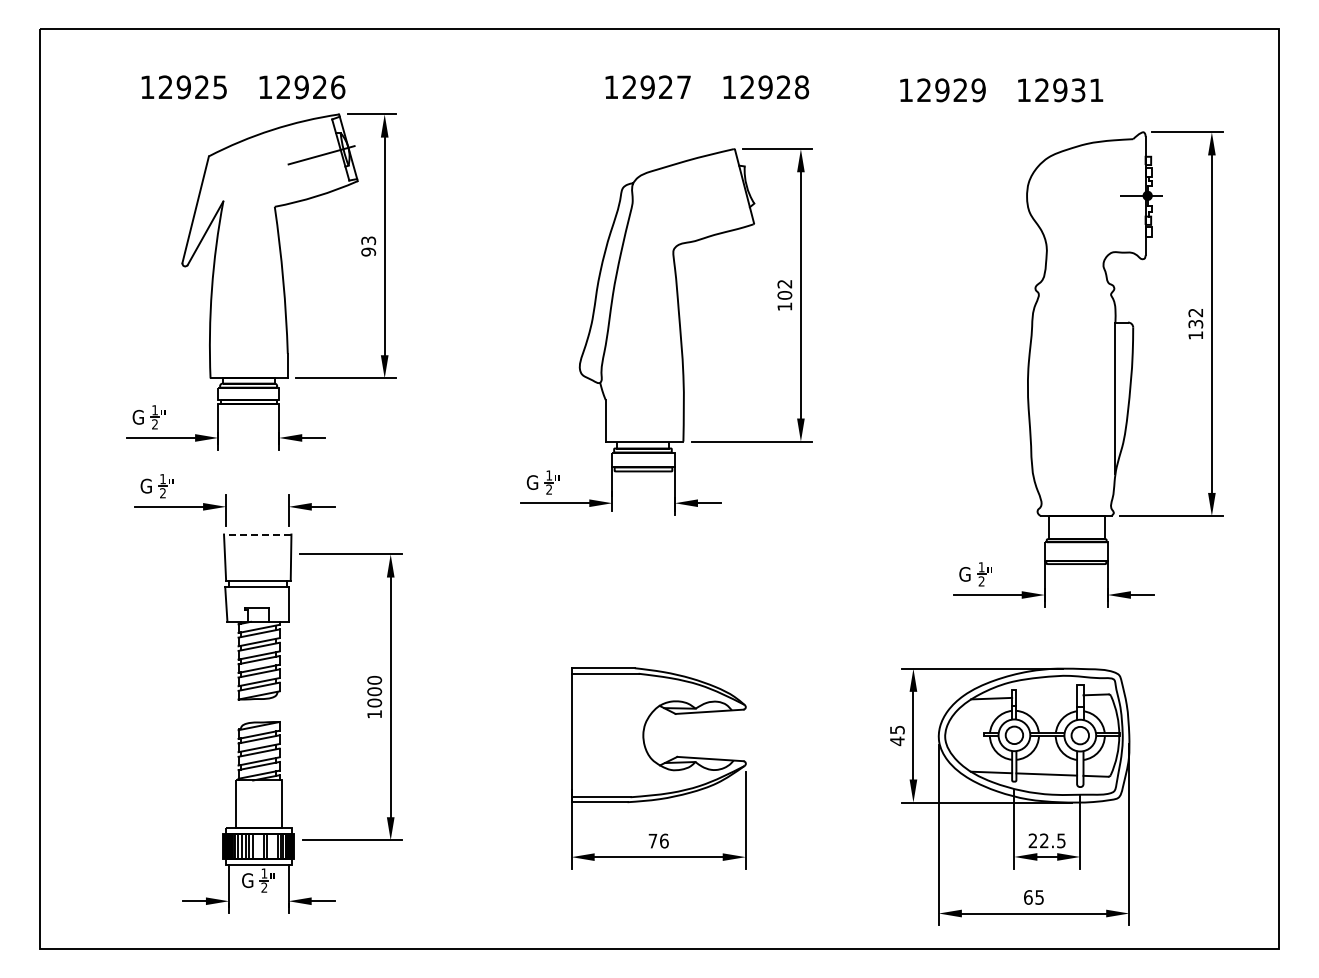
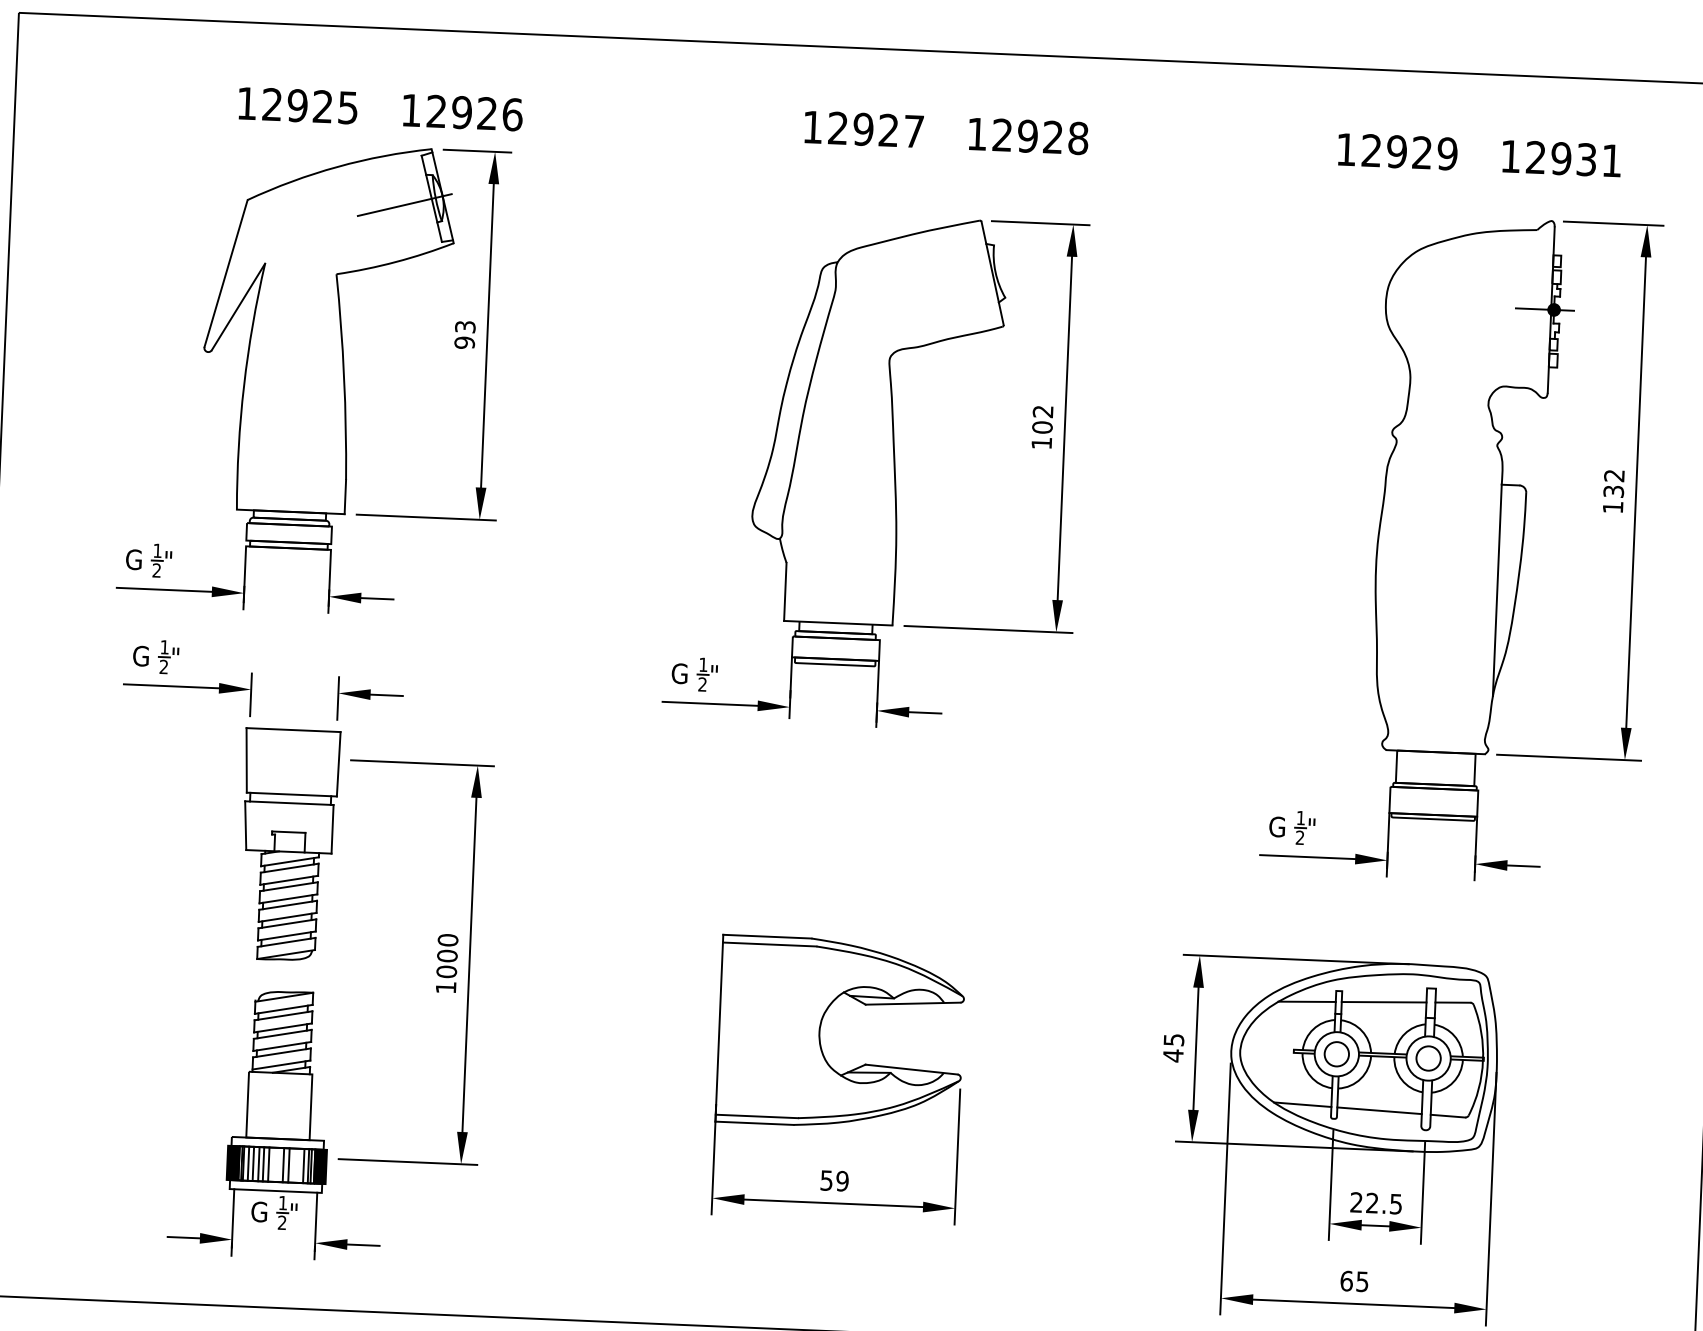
text: (243, 87) -> (380, 109), moved
text: (1001, 90) -> (1479, 155), moved
line: (257, 534) -> (293, 730), dashed -> solid
line: (1046, 696) -> (1383, 1002), added
text: (658, 840) -> (834, 1180), 76 -> 59

